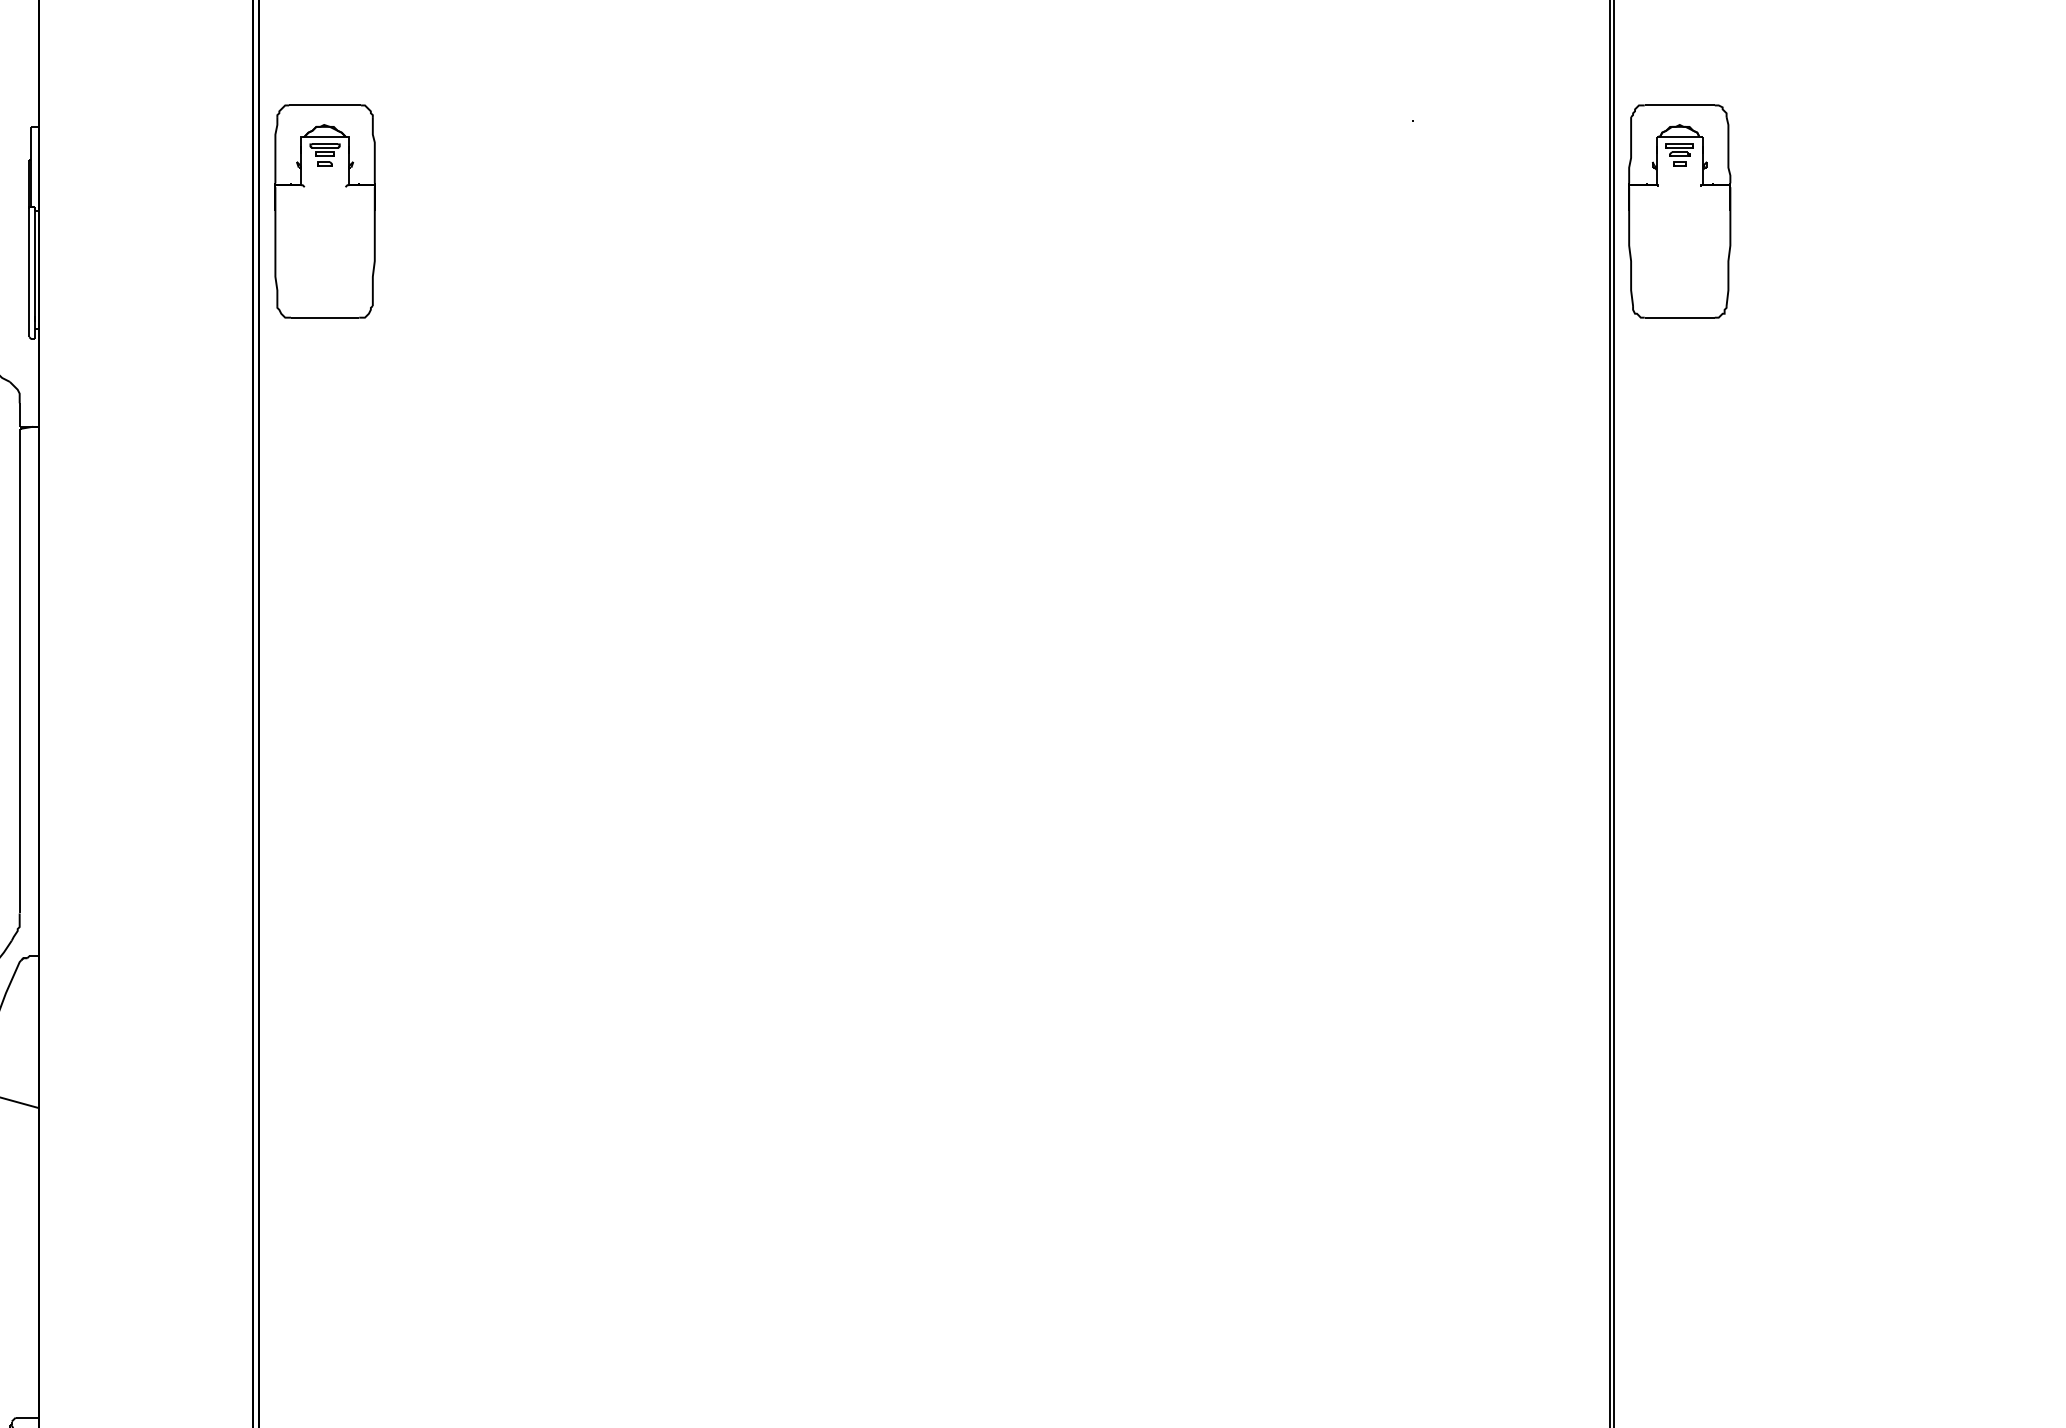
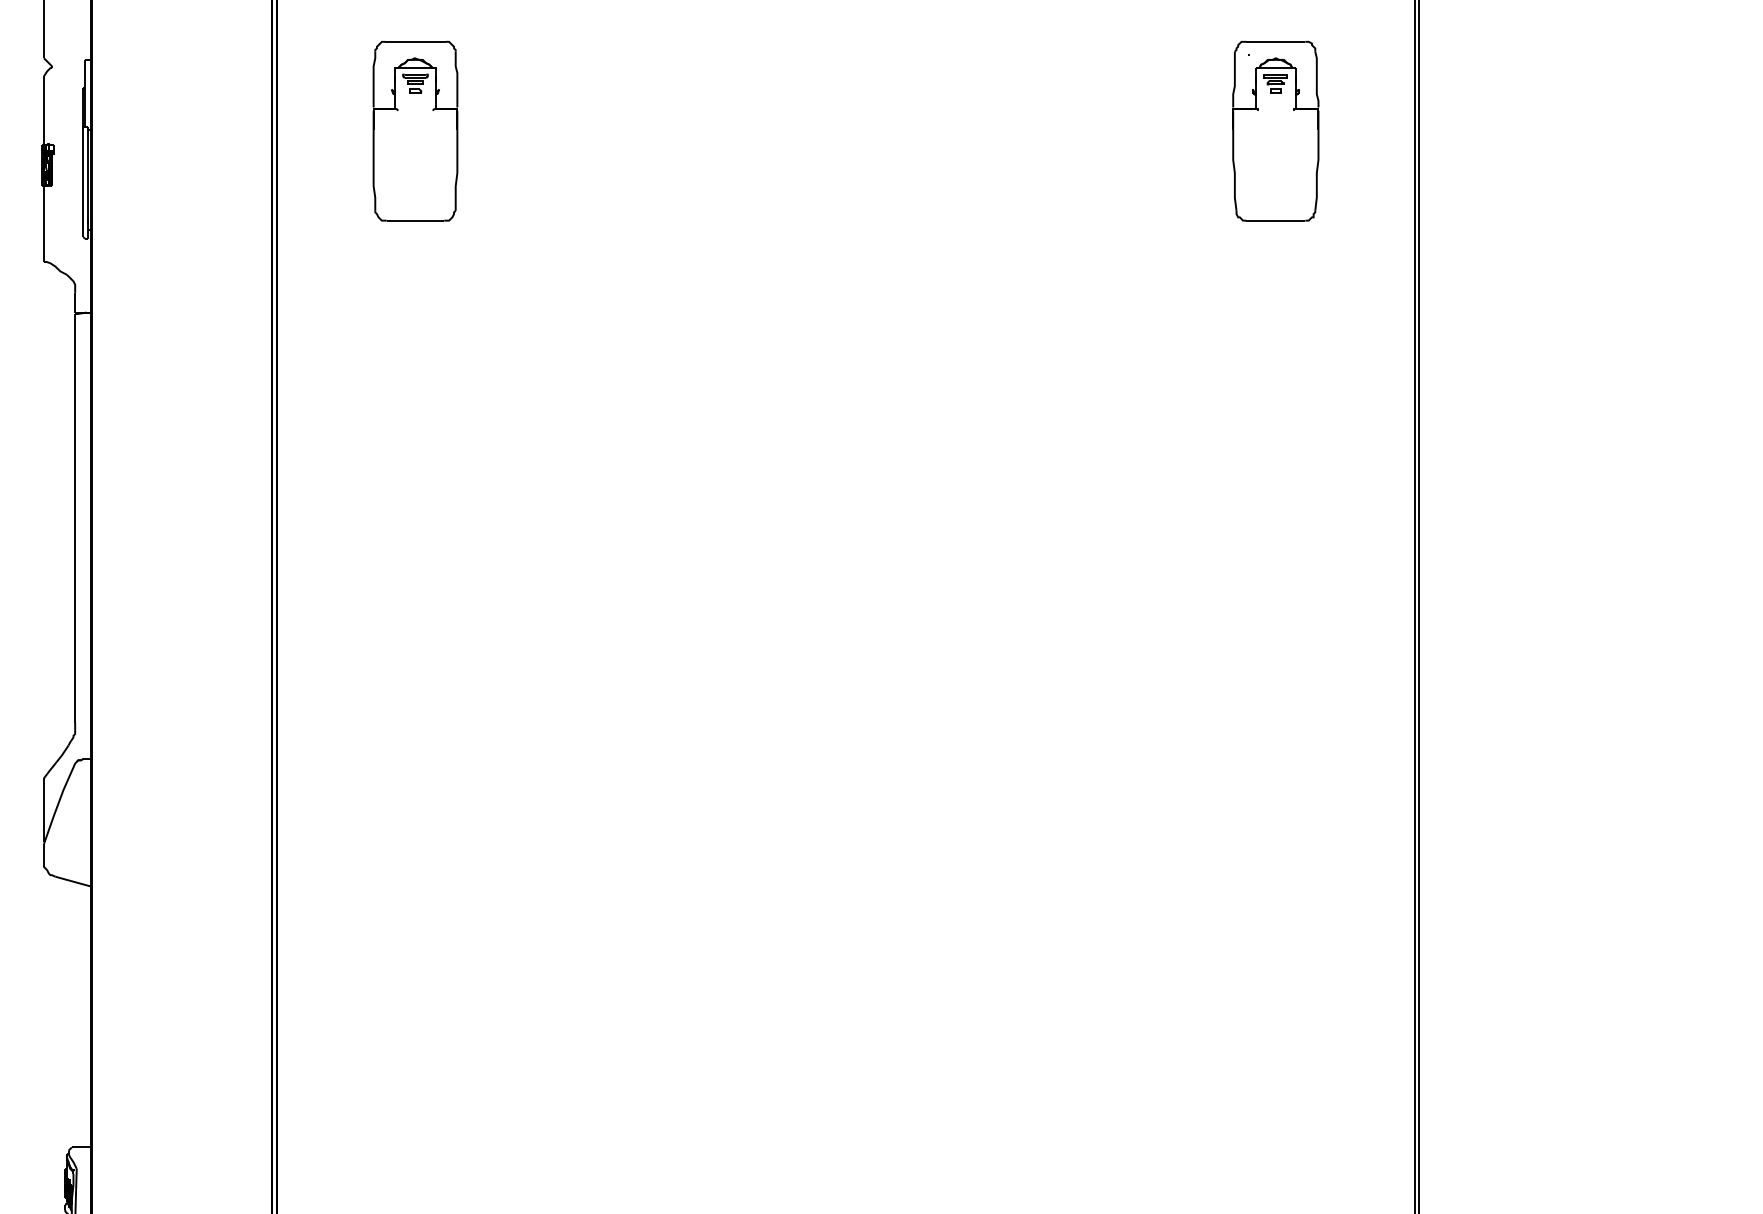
part: (325, 211) -> (415, 131), moved
part: (1679, 211) -> (1275, 131), moved

